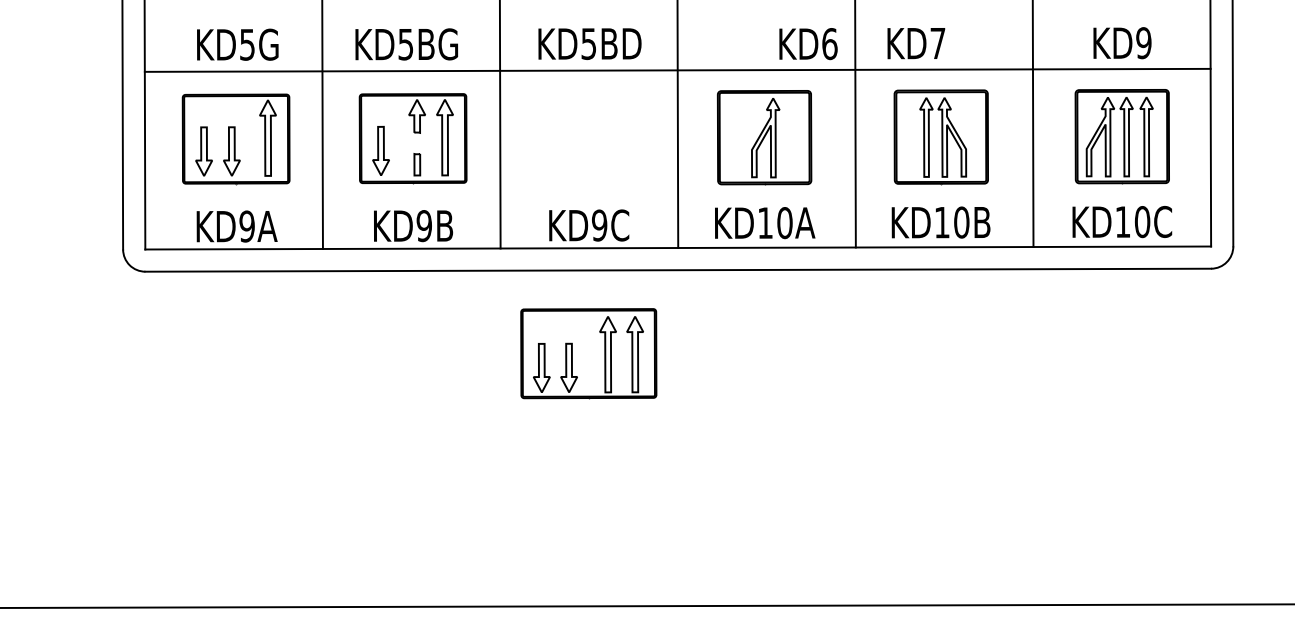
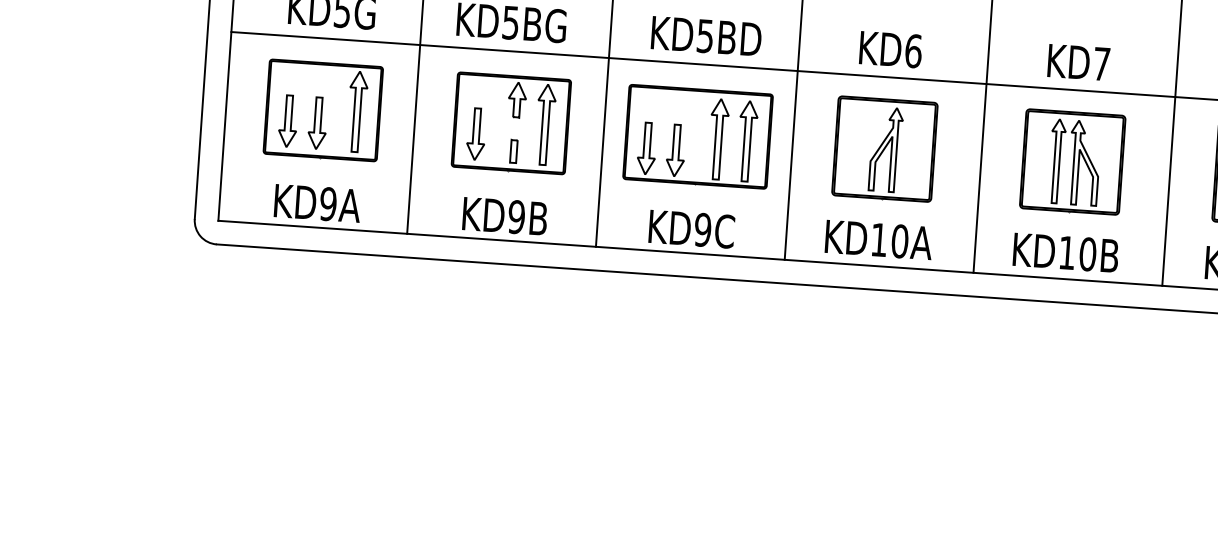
text: (916, 43) -> (1079, 62), moved
text: (808, 44) -> (890, 50), moved
part: (588, 353) -> (697, 136), moved

